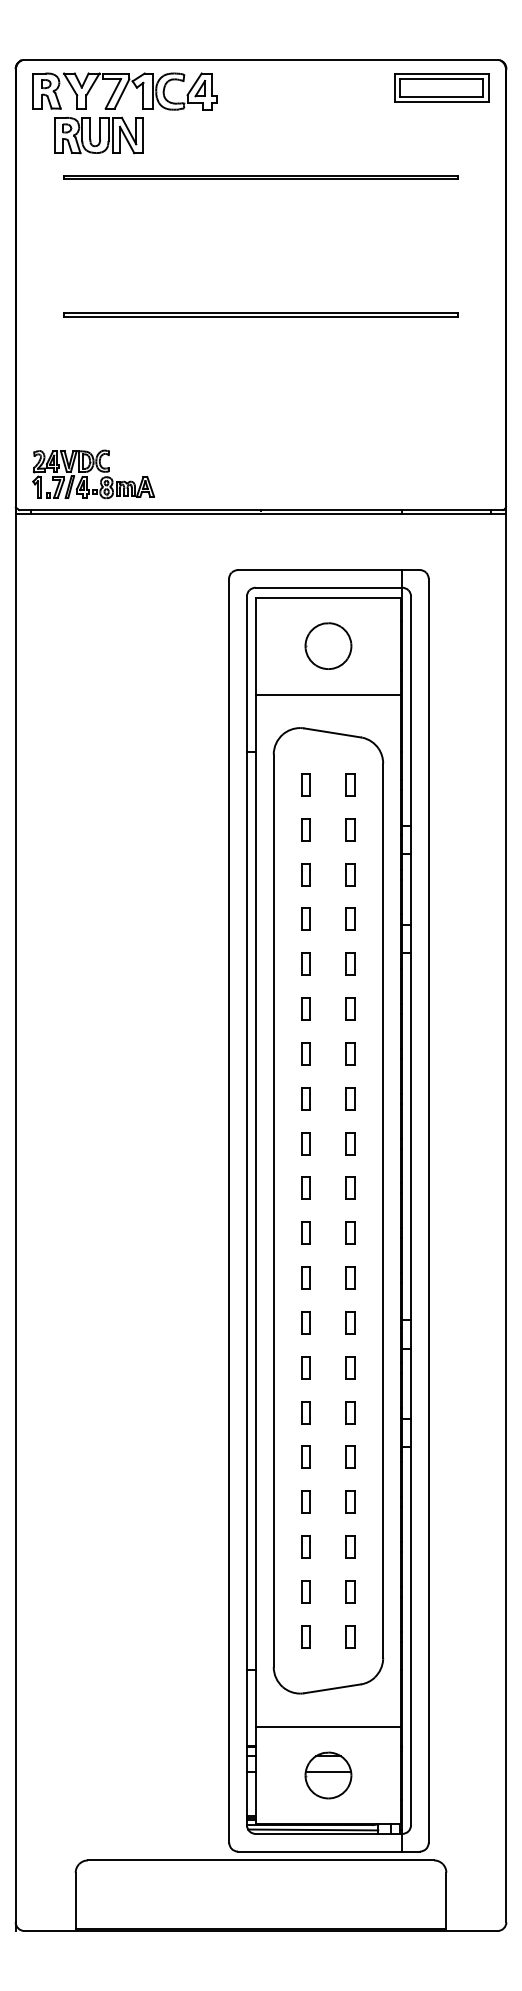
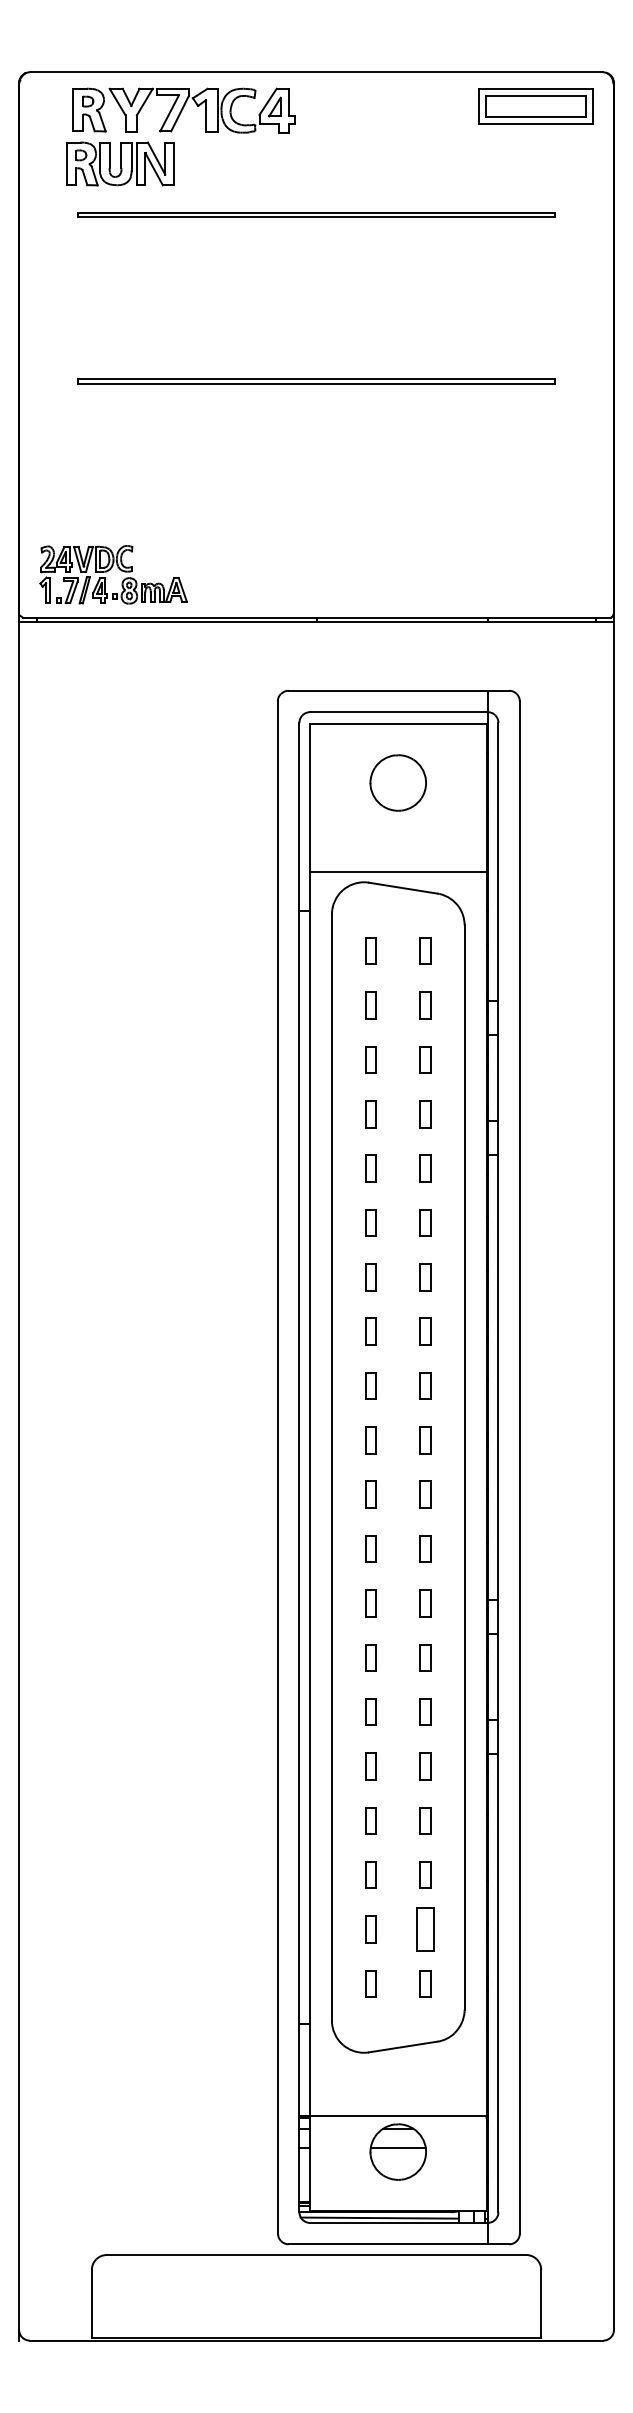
part: (124, 91) -> (183, 110), moved
line: (328, 694) -> (398, 871), moved
part: (350, 1591) -> (425, 1929), size x1.6
line: (328, 1727) -> (398, 2116), moved

